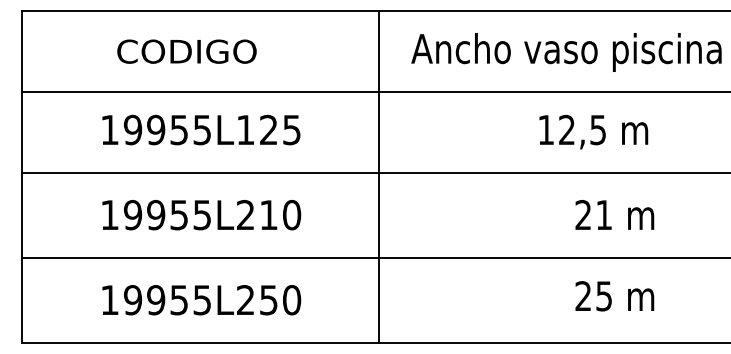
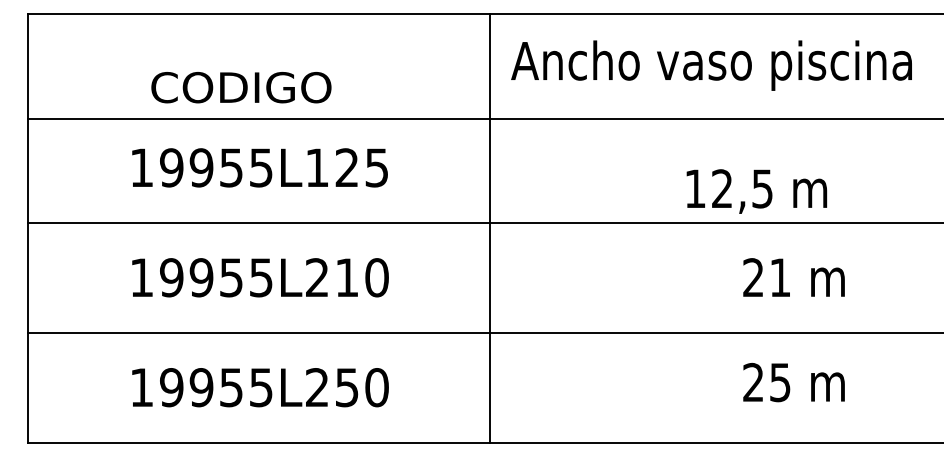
text: (187, 51) -> (241, 87), moved
text: (566, 52) -> (711, 65), moved
text: (593, 132) -> (756, 191), moved

